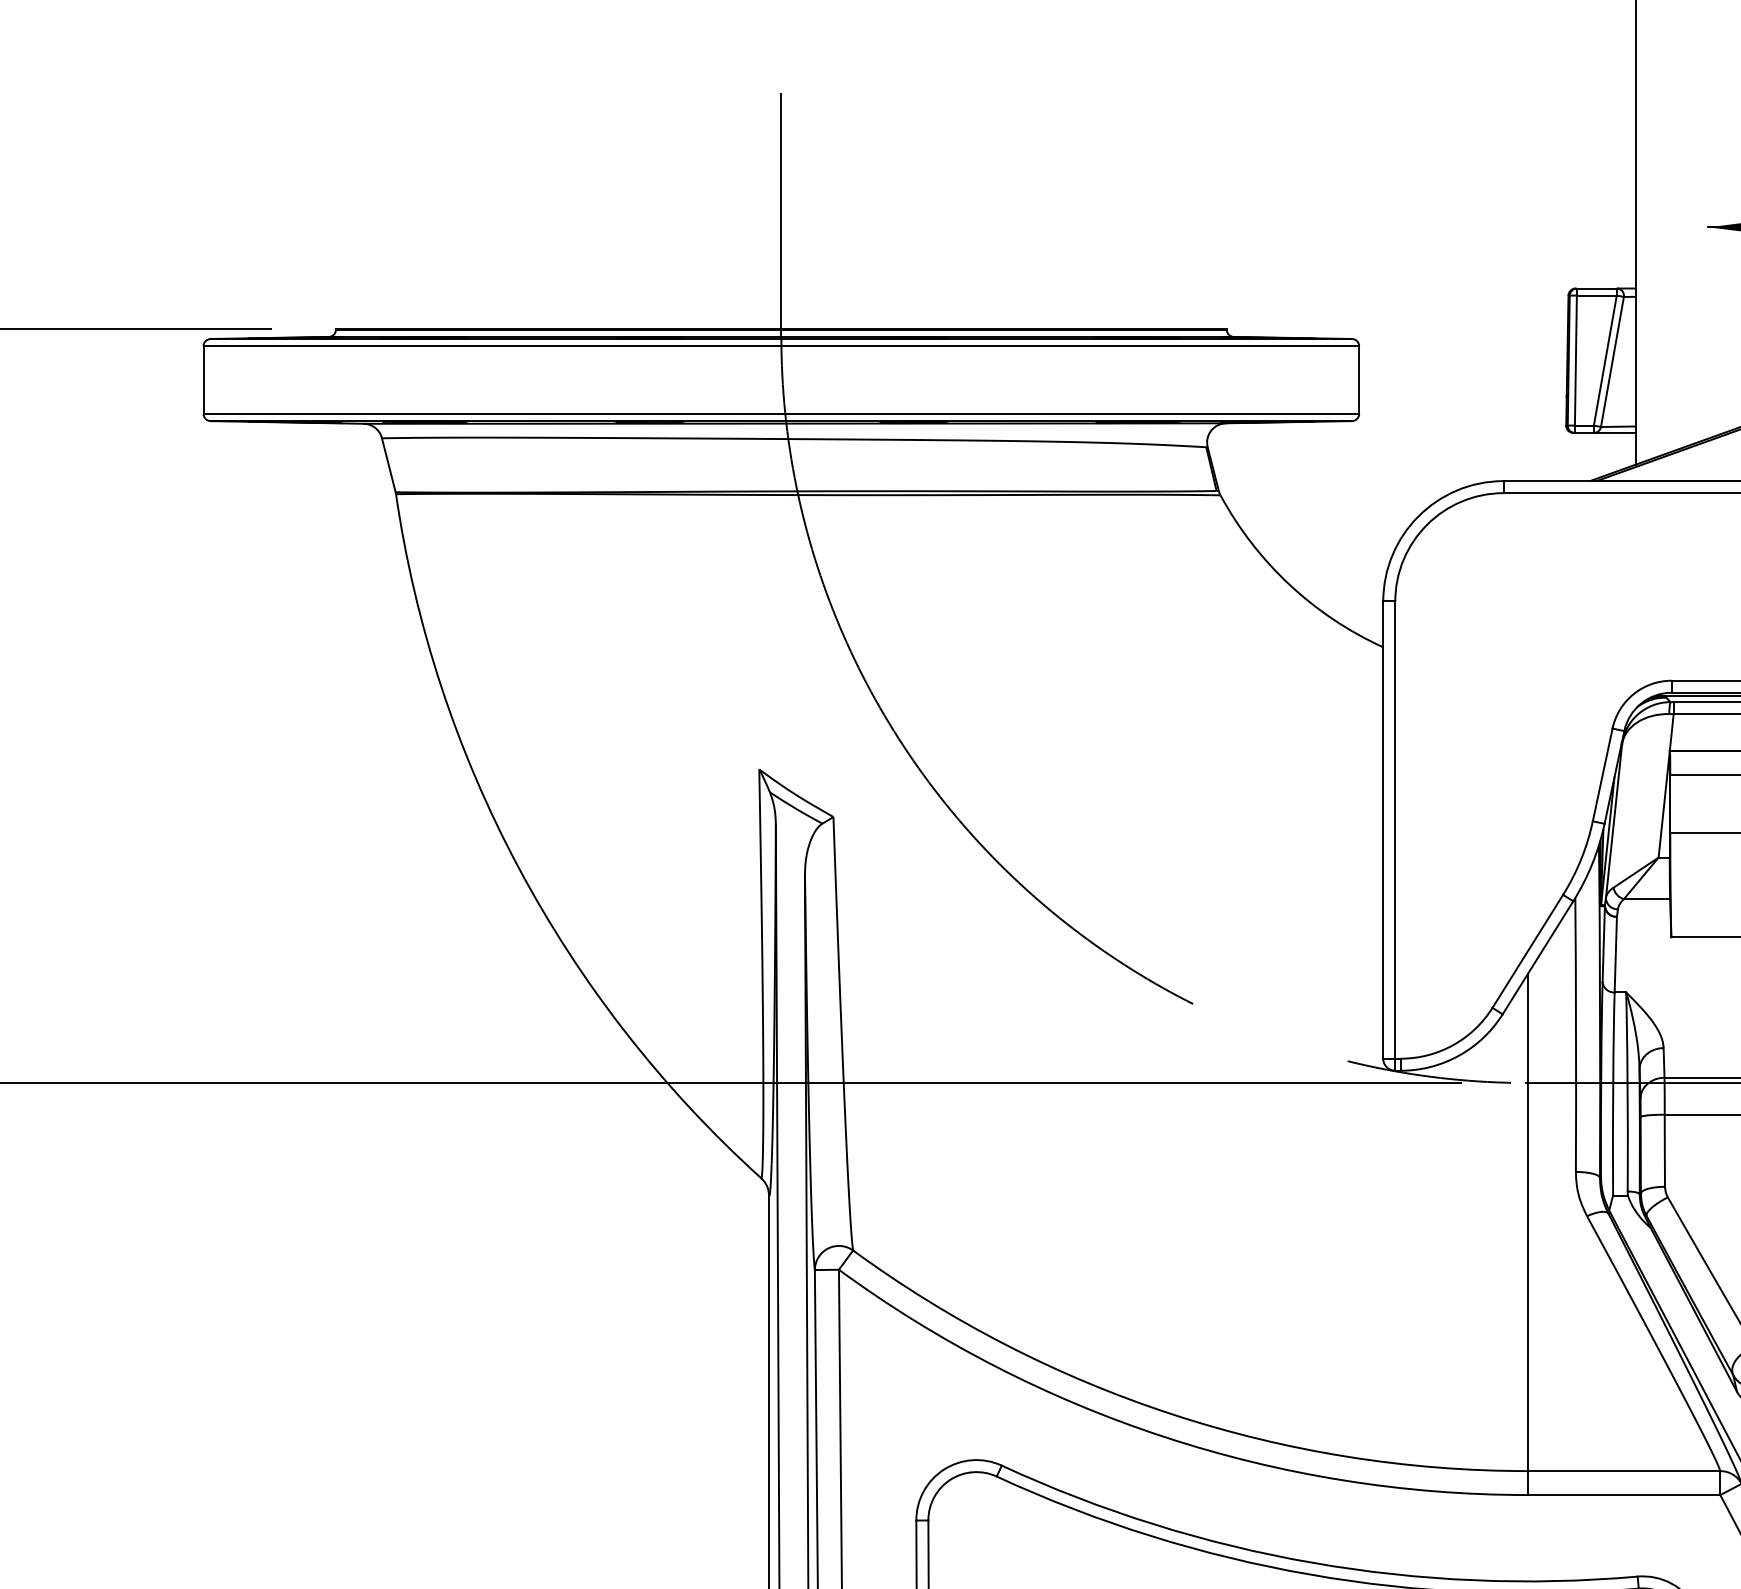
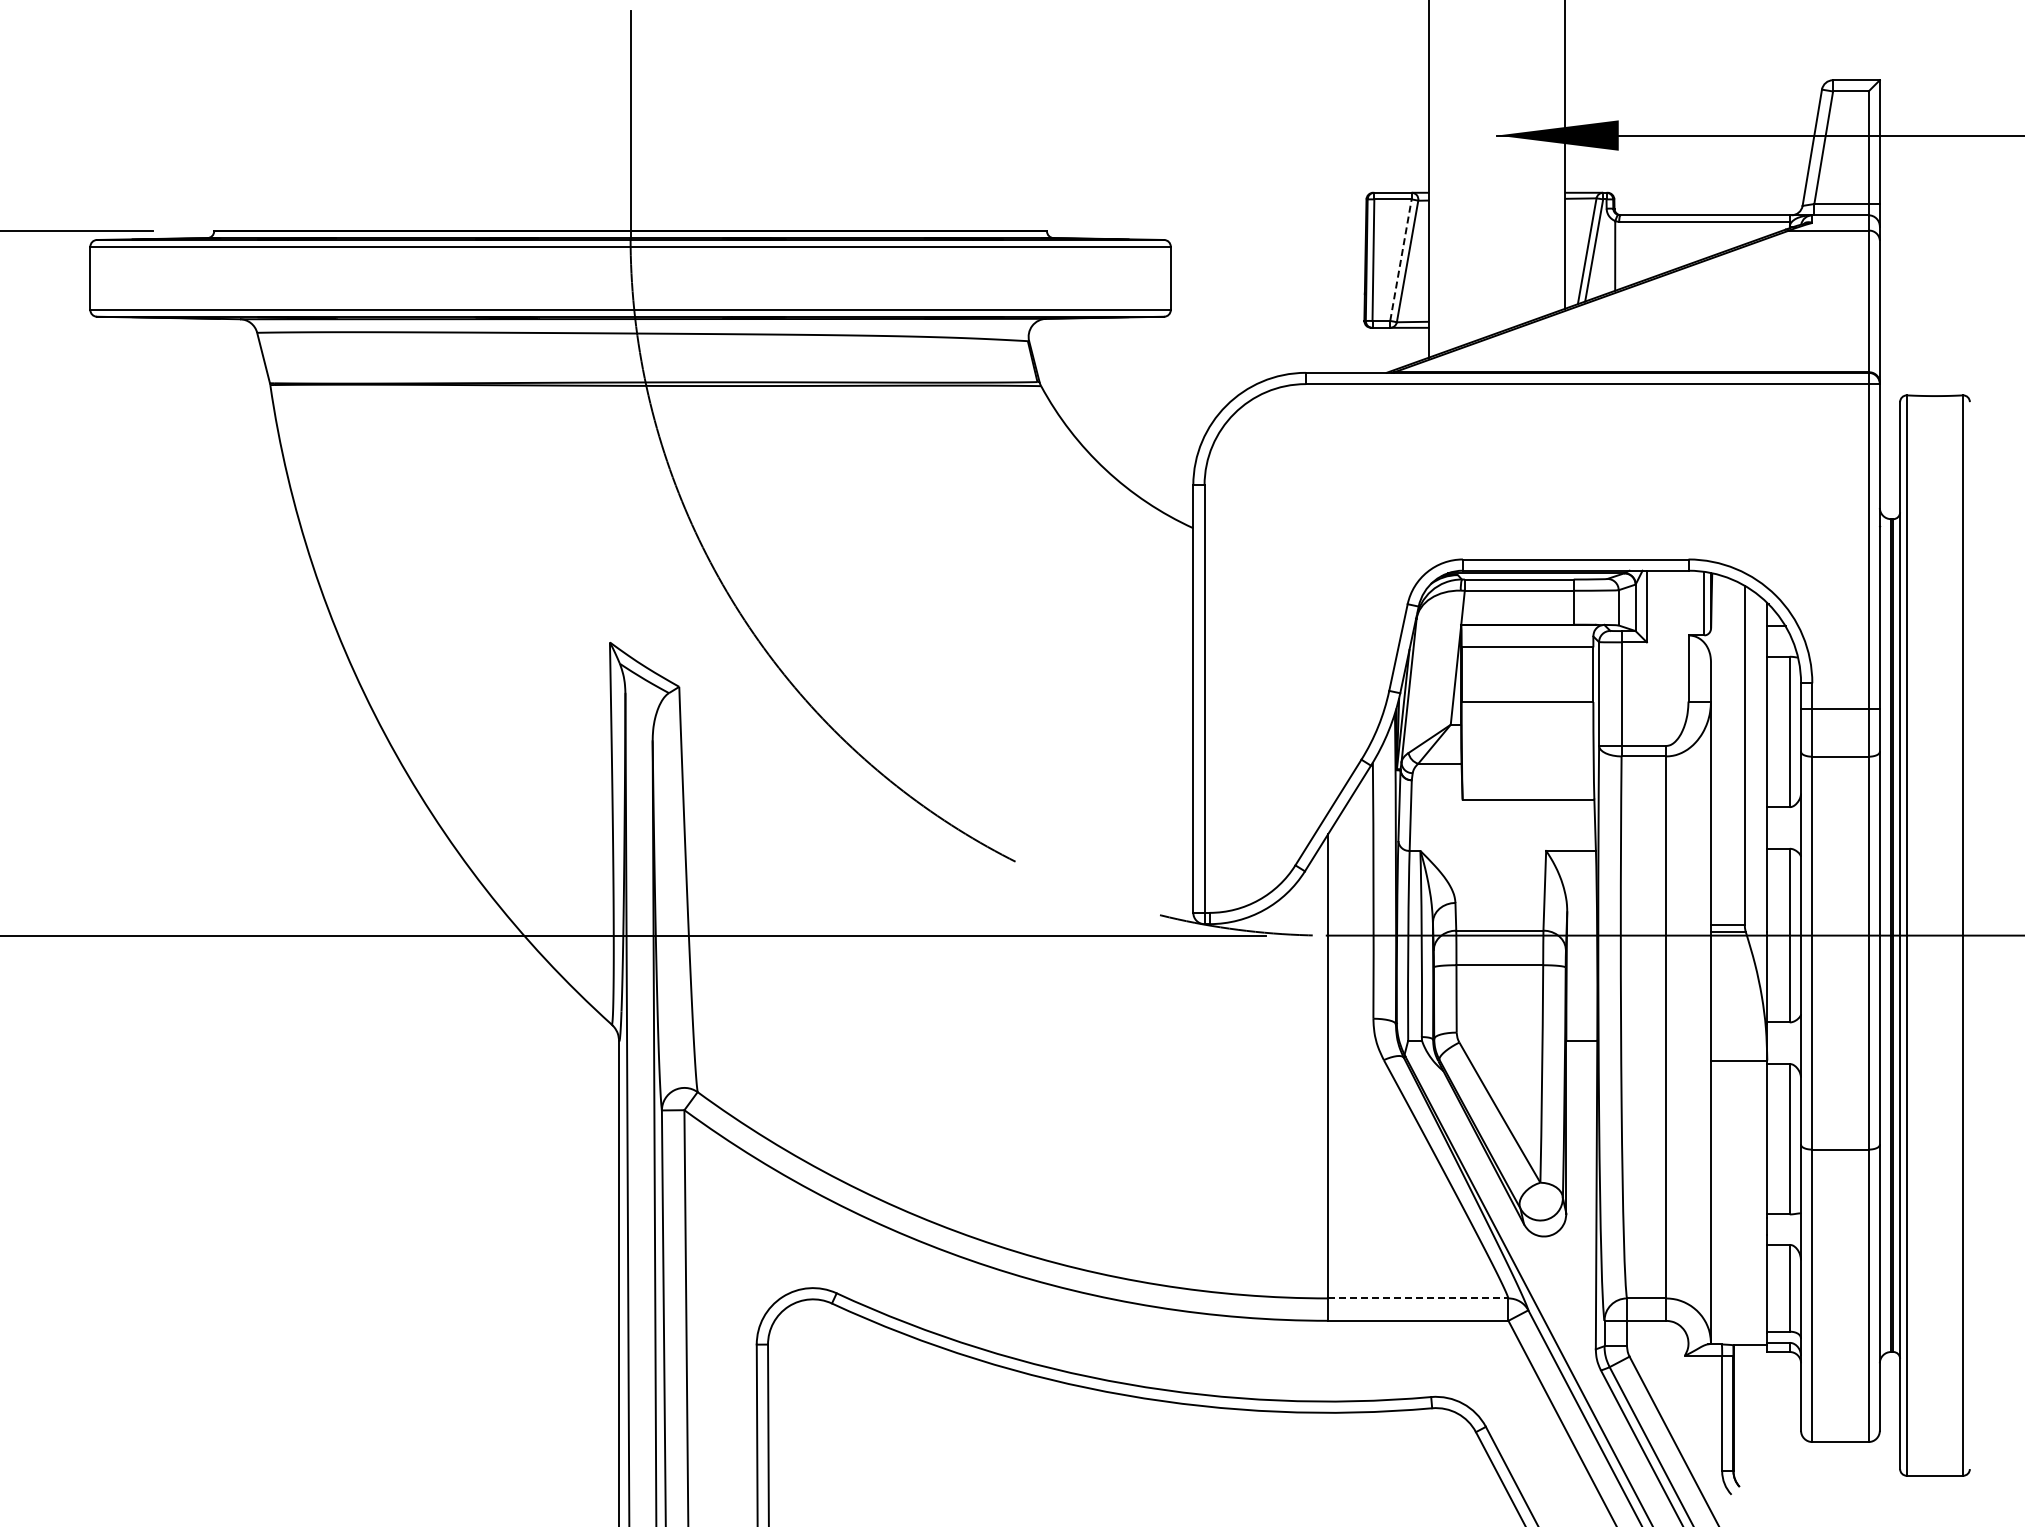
line: (1604, 360) -> (1400, 260), solid -> dashed
line: (1624, 1471) -> (1418, 1298), solid -> dashed

